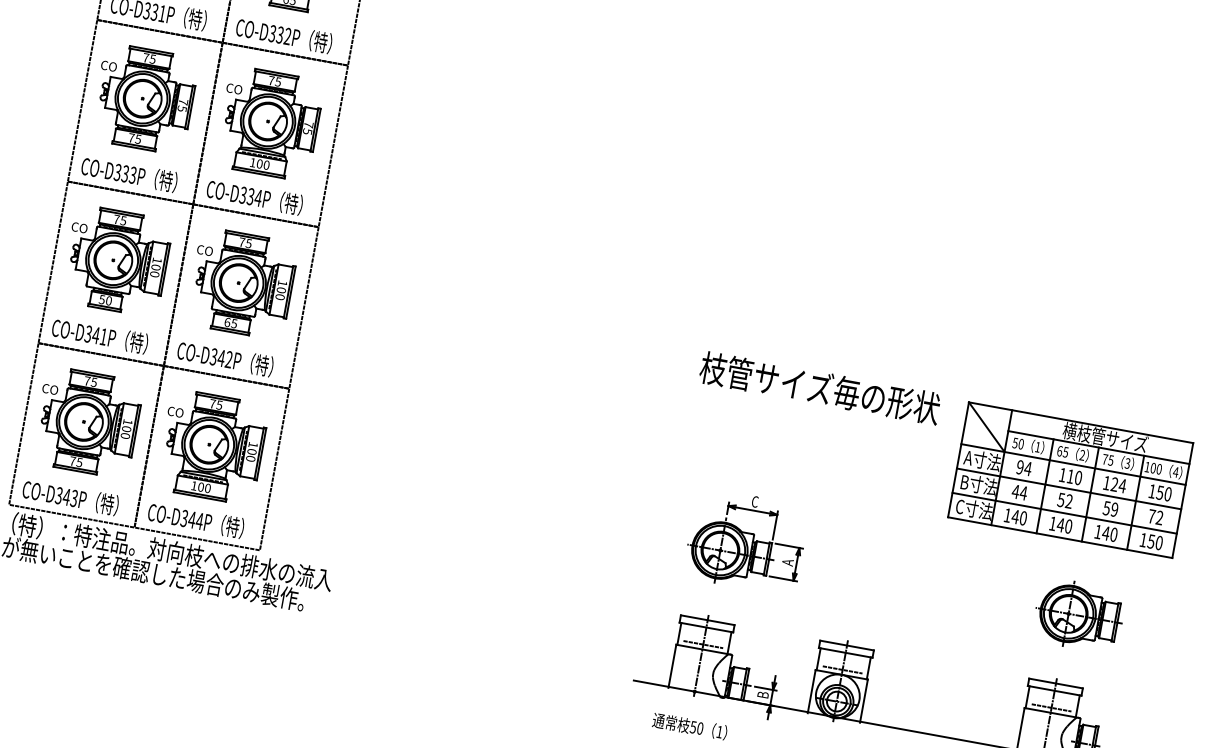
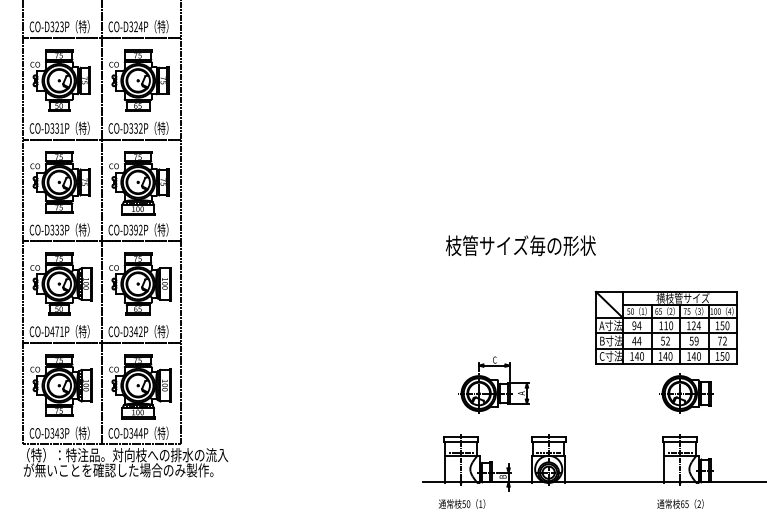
text: (254, 196) -> (138, 229), CO-D334P -> CO-D392P
text: (91, 334) -> (54, 331), CO-D341P -> CO-D471P
text: (819, 387) -> (520, 245), moved
part: (1070, 479) -> (666, 327), moved
part: (745, 540) -> (493, 384), moved

